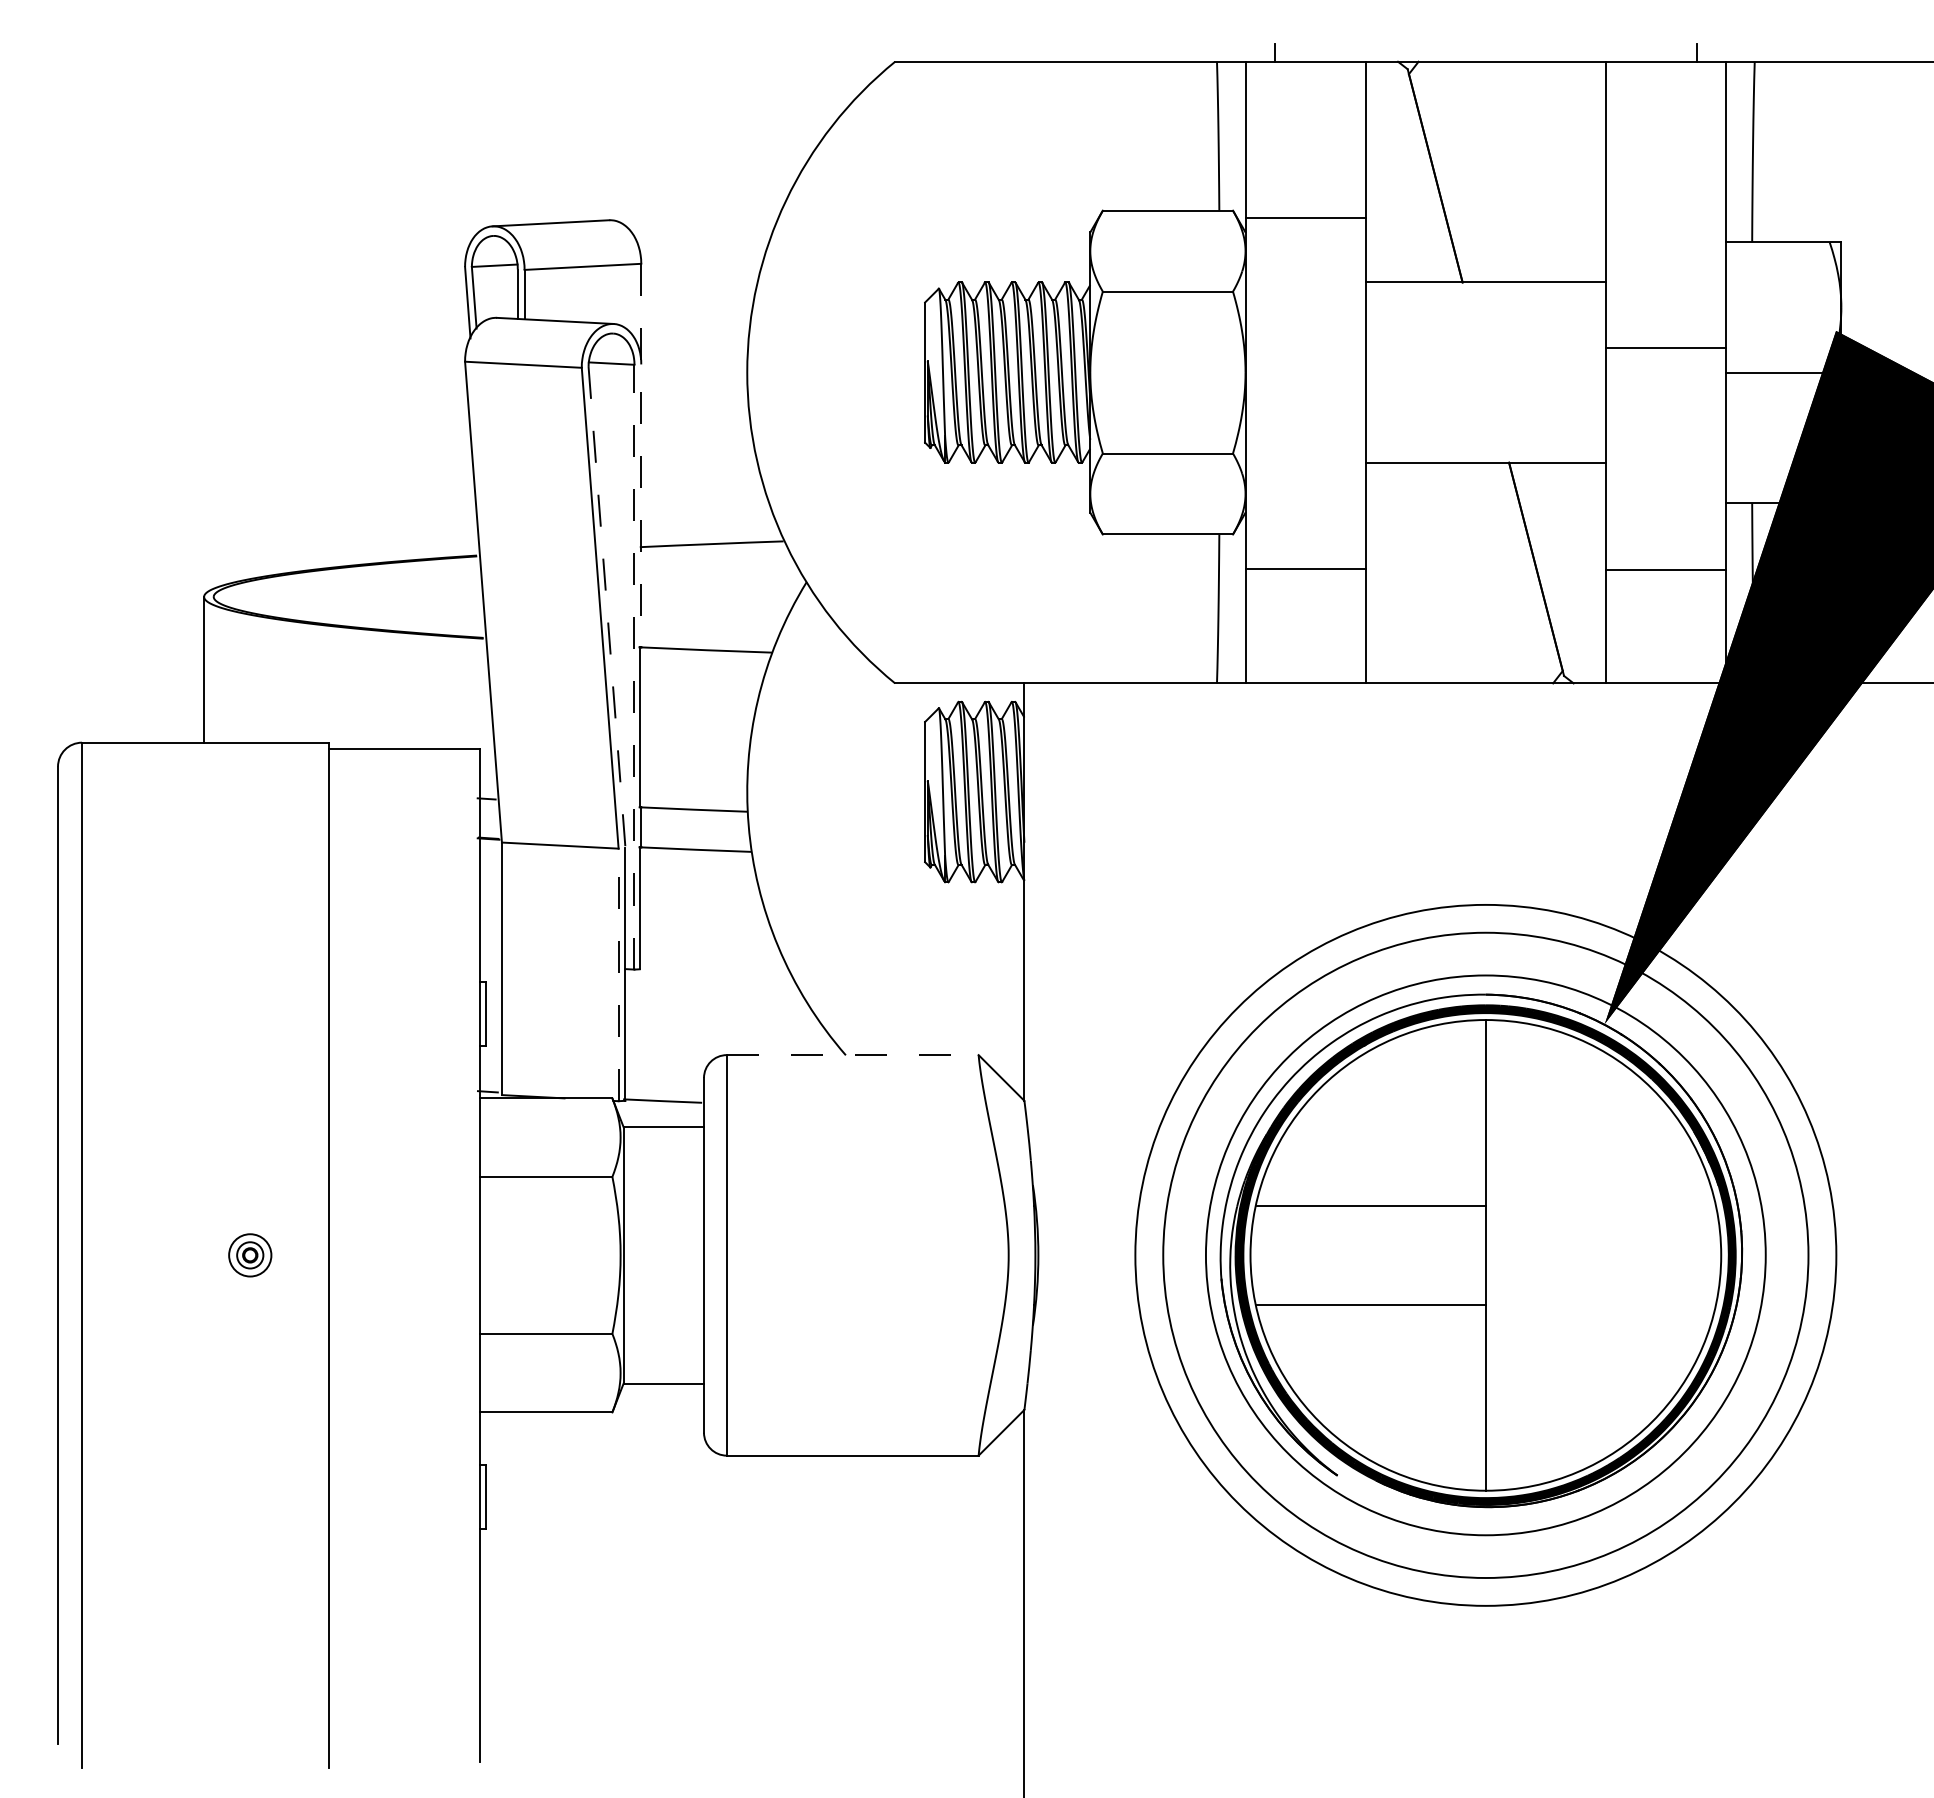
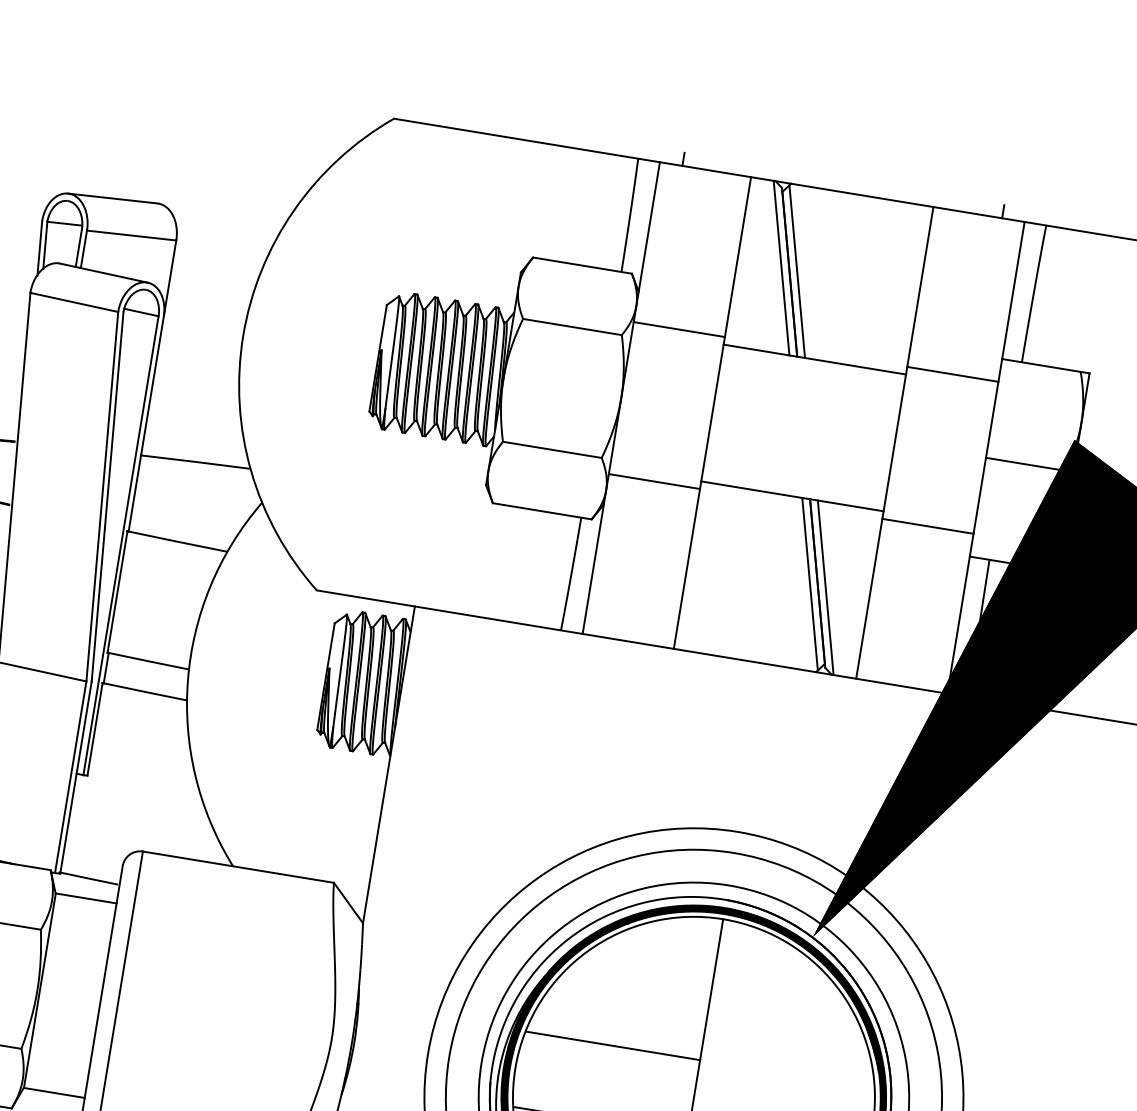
line: (1423, 171) -> (781, 267), added
line: (1444, 173) -> (796, 271), added
line: (1305, 218) -> (679, 329), moved
line: (1666, 348) -> (953, 374), moved
line: (641, 455) -> (152, 385), dashed -> solid
line: (1305, 568) -> (654, 481), moved
line: (1666, 569) -> (928, 526), moved
line: (1526, 571) -> (809, 583), added
line: (1547, 572) -> (825, 587), added
line: (607, 607) -> (107, 497), dashed -> solid
line: (634, 666) -> (121, 545), dashed -> solid
line: (618, 974) -> (70, 776), dashed -> solid
line: (852, 1055) -> (238, 867), dashed -> solid

